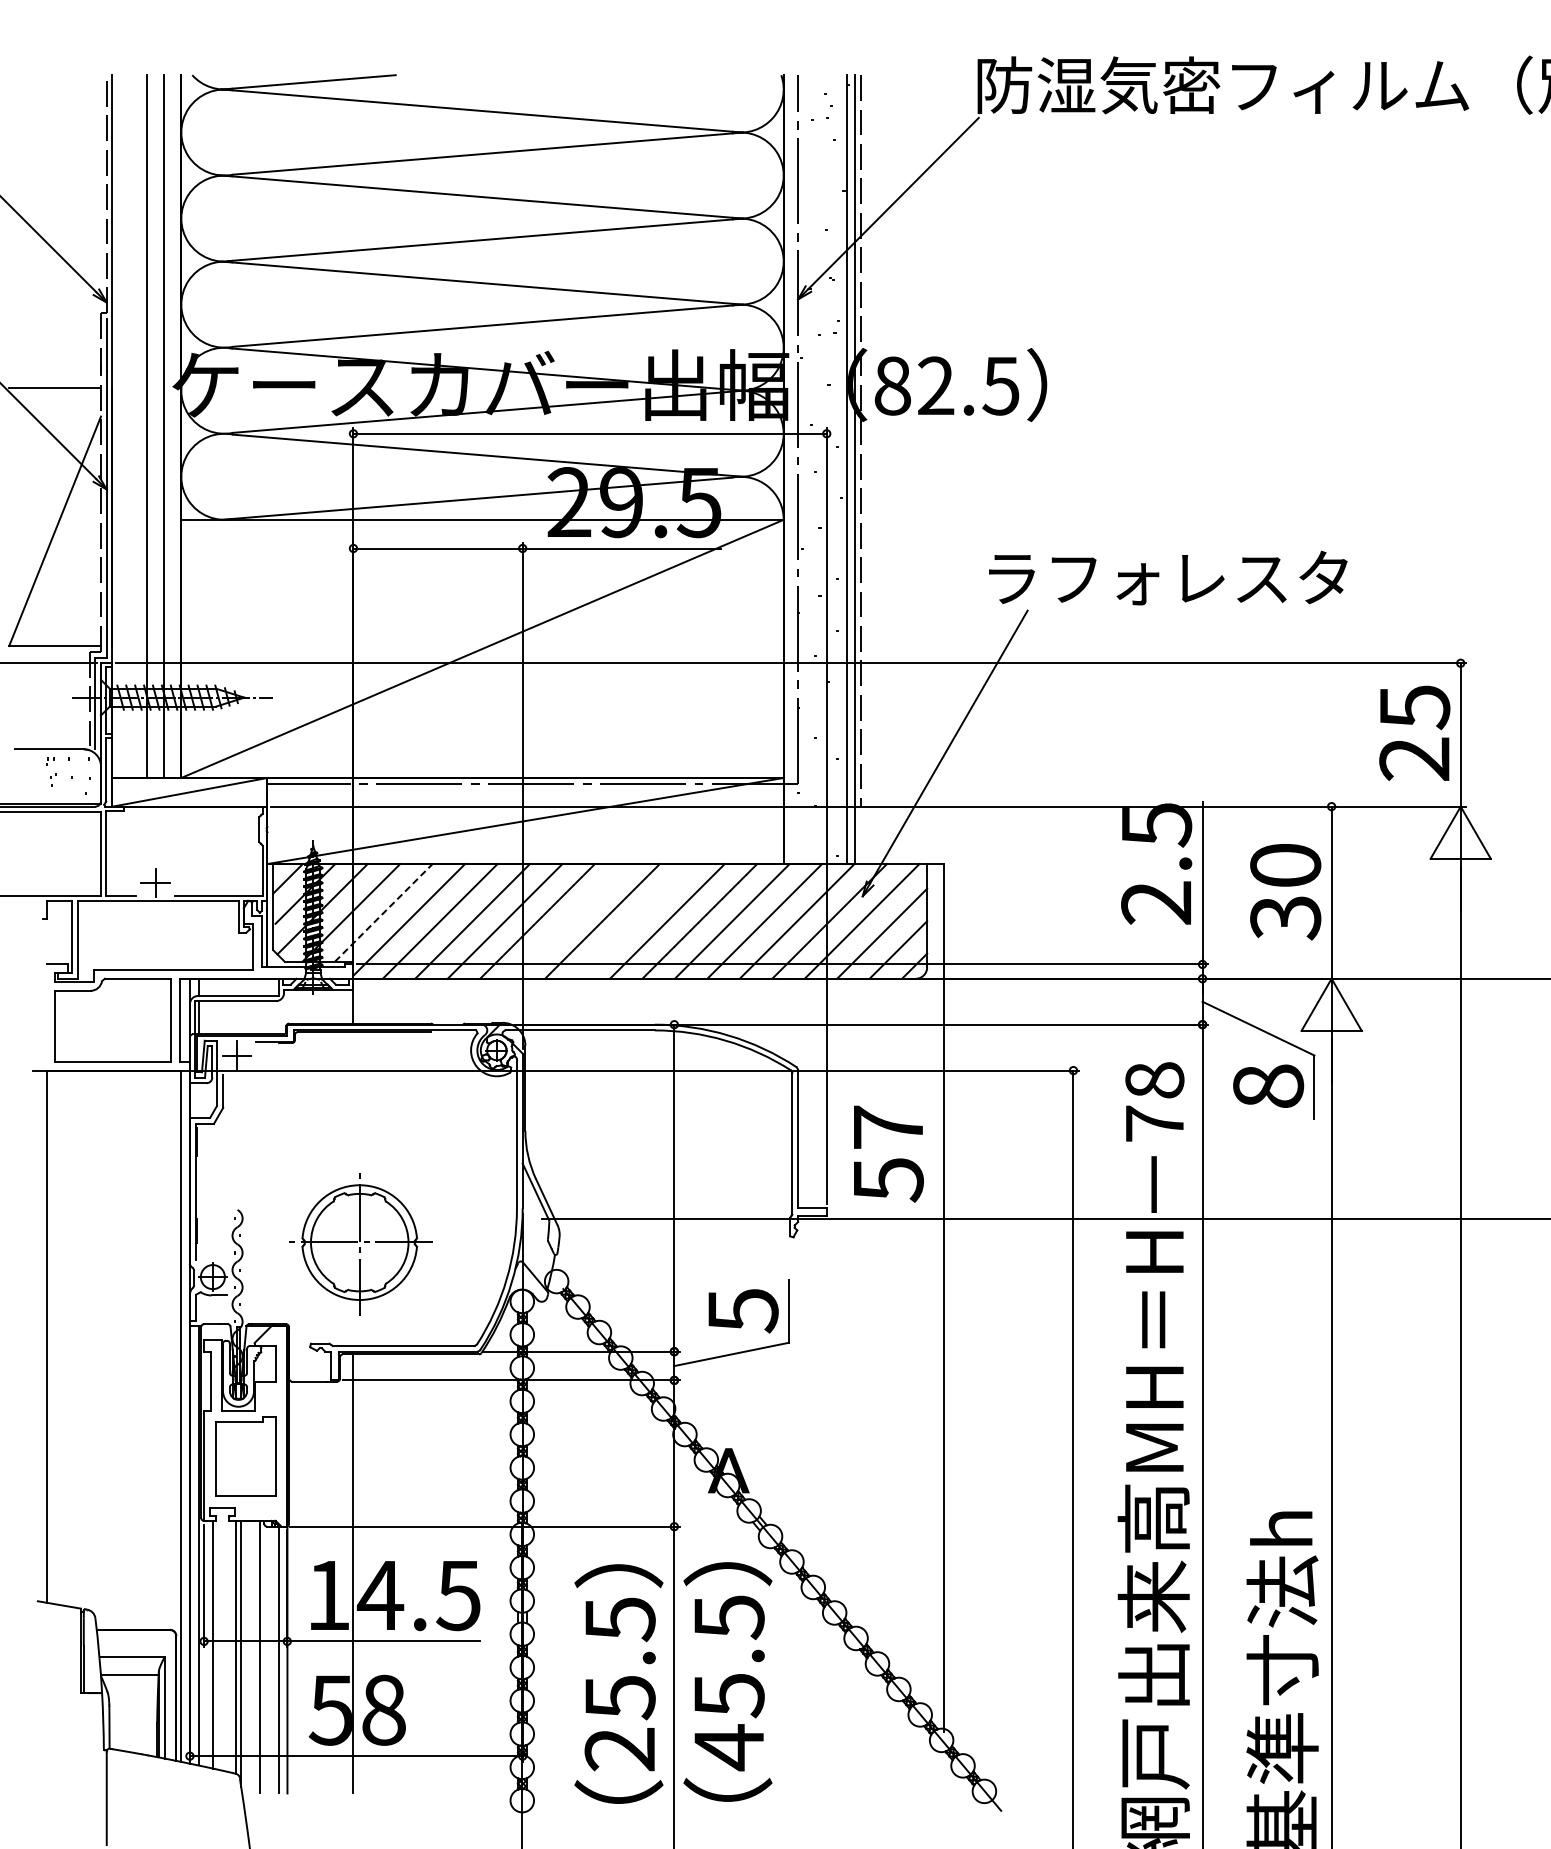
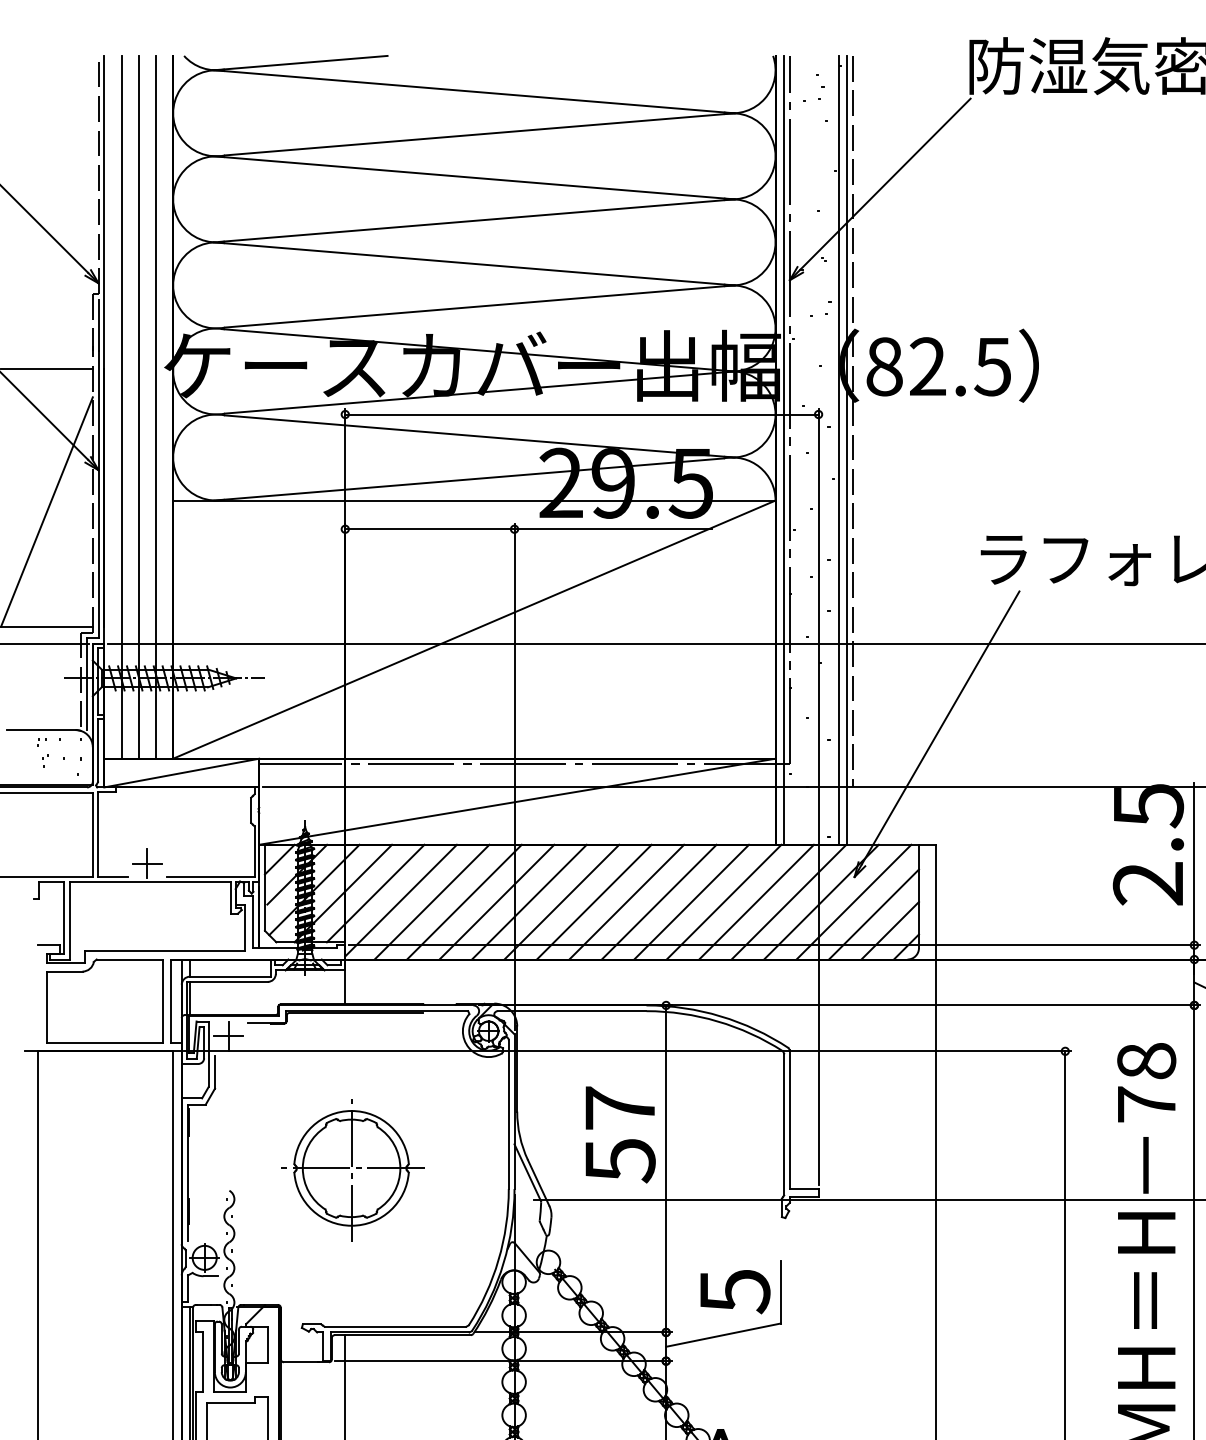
line: (129, 426) -> (121, 407), added
line: (792, 469) -> (784, 450), added
line: (383, 912) -> (375, 893), dashed -> solid
line: (569, 921) -> (561, 902), added
line: (634, 921) -> (626, 902), added
text: (888, 1153) -> (620, 1134), moved
part: (360, 1244) -> (352, 1170), moved

